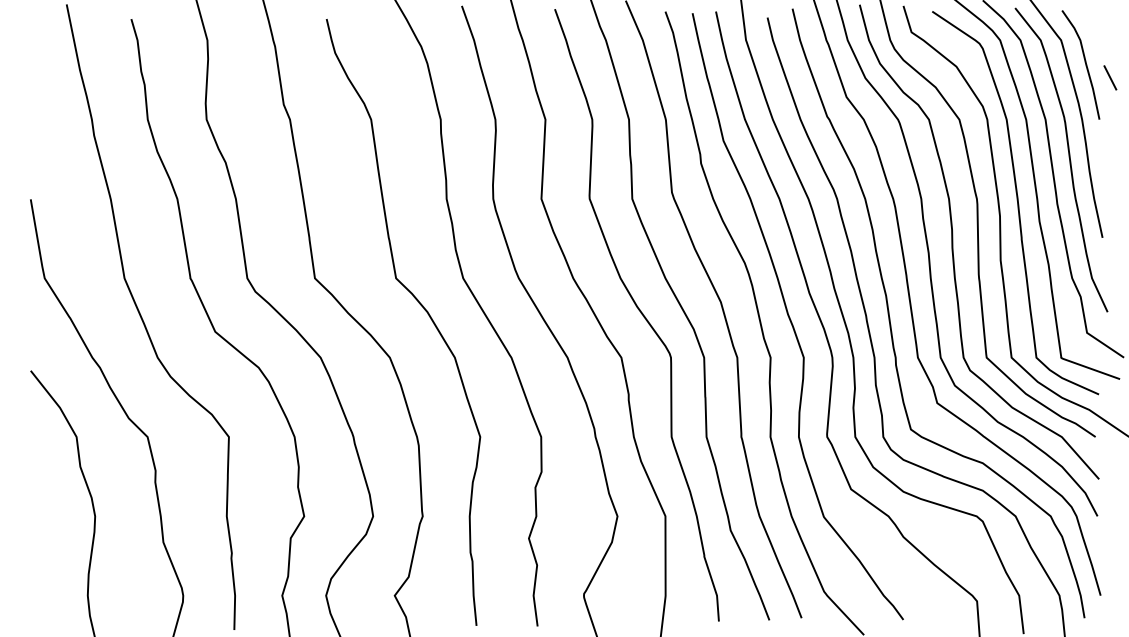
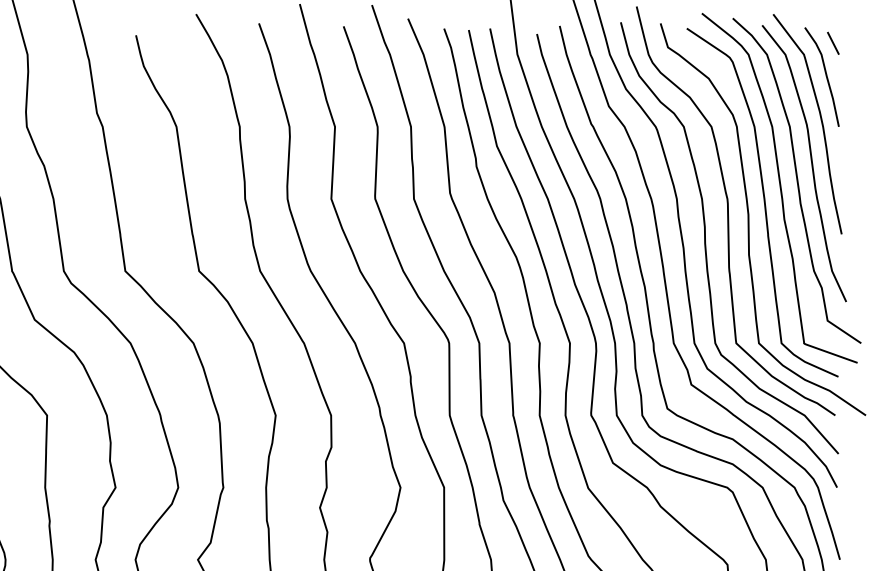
line: (1110, 77) -> (833, 43), moved

